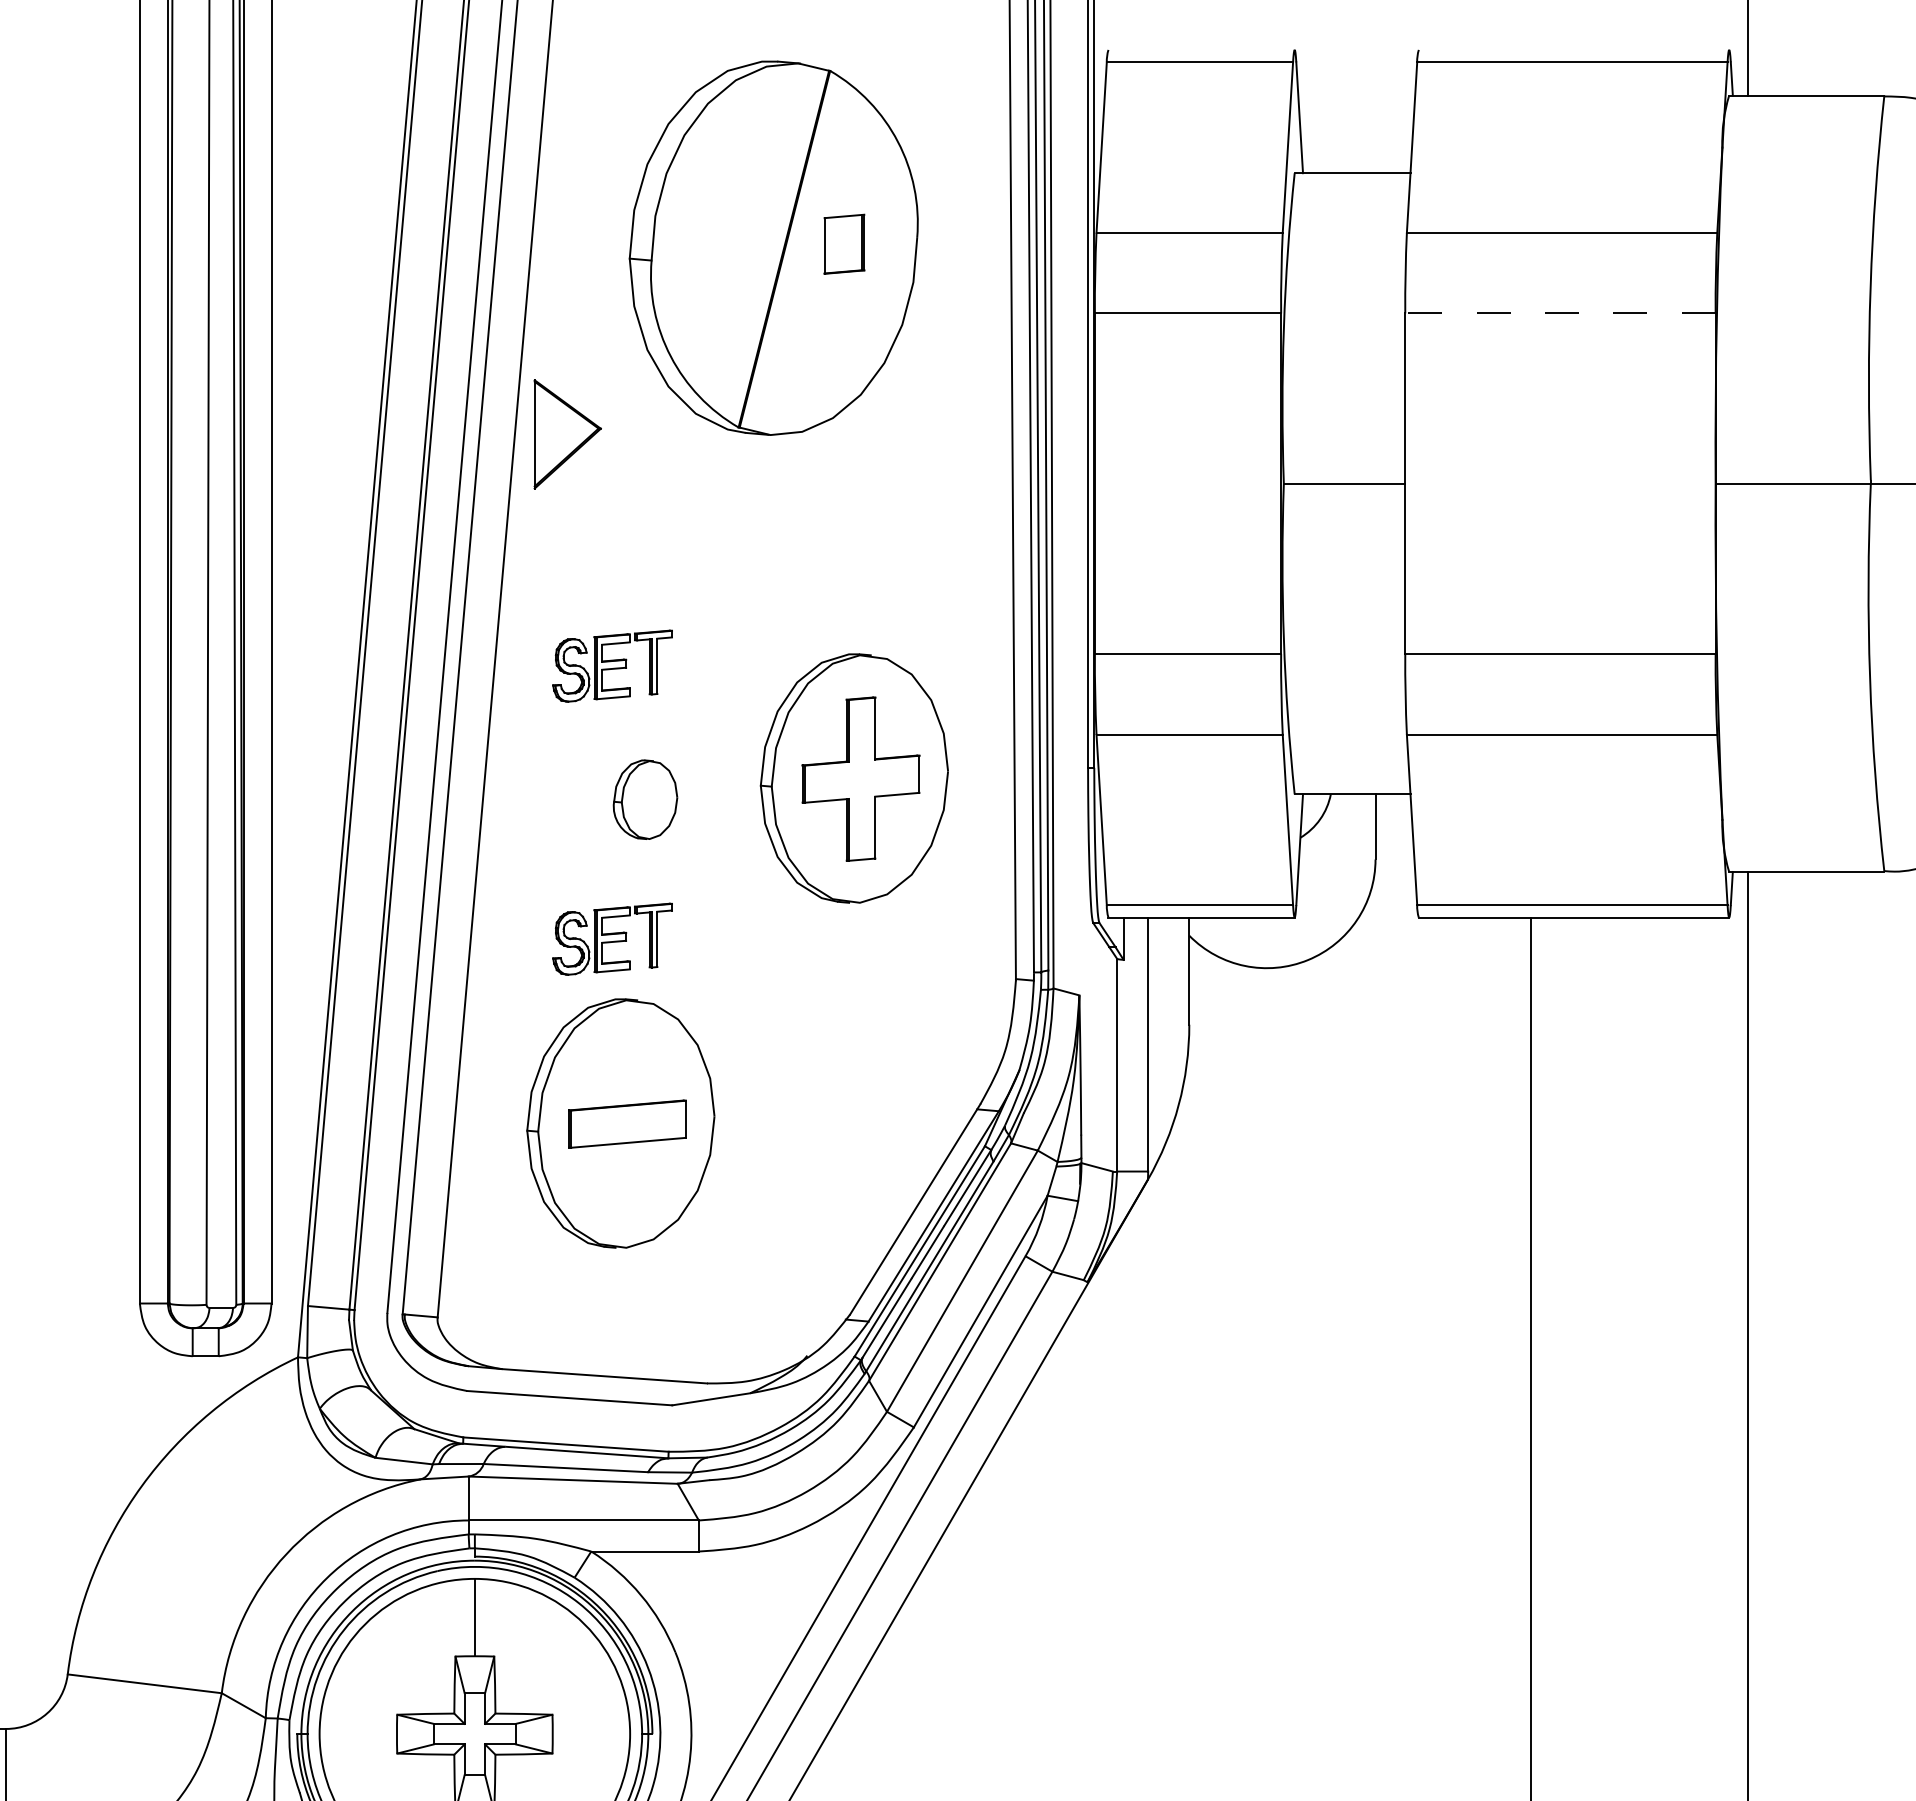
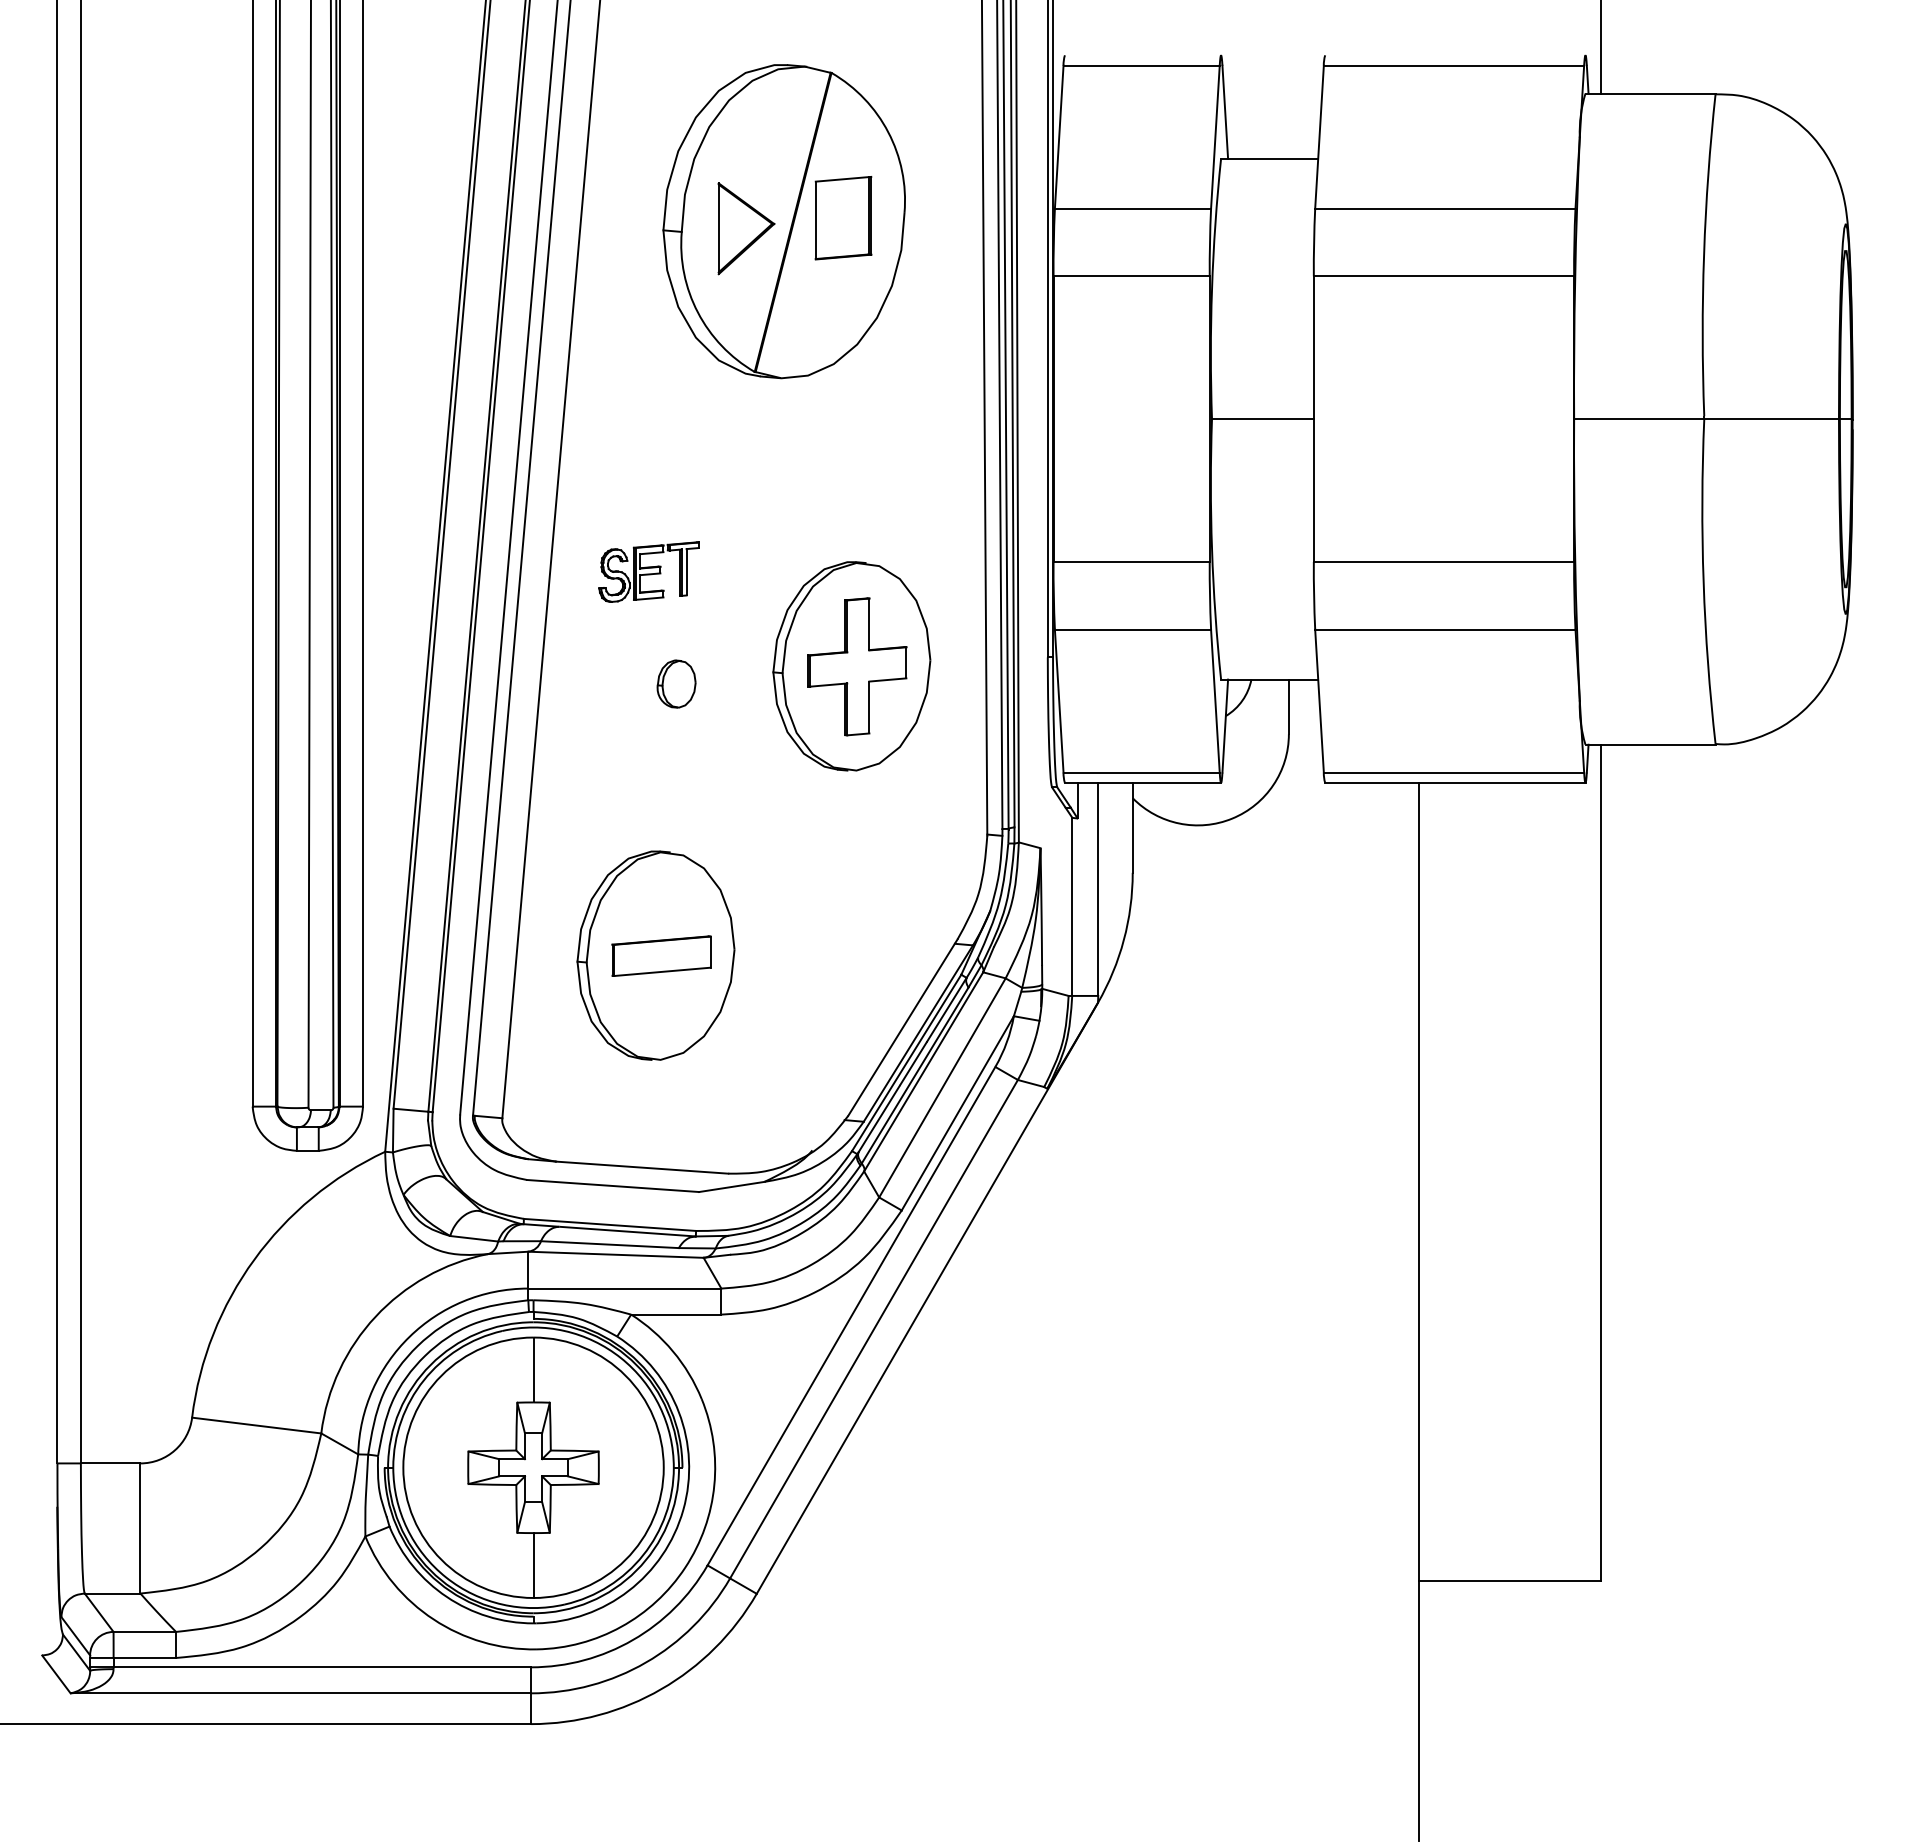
part: (844, 244) -> (843, 218), size x1.67
line: (1559, 313) -> (1443, 276), dashed -> solid
part: (567, 434) -> (746, 228), moved
part: (645, 798) -> (676, 683), size x0.71
part: (611, 938) -> (648, 800), removed

